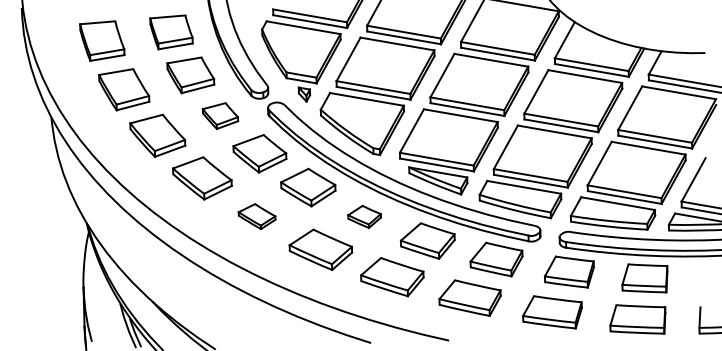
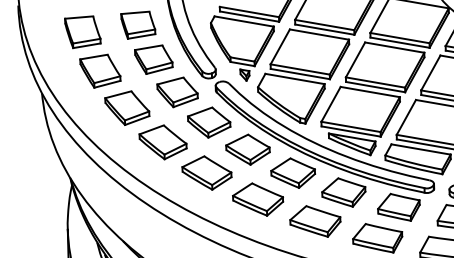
part: (220, 115) -> (177, 91), size x1.43
part: (256, 216) -> (206, 172), size x1.67
part: (364, 216) -> (293, 172), size x1.67

